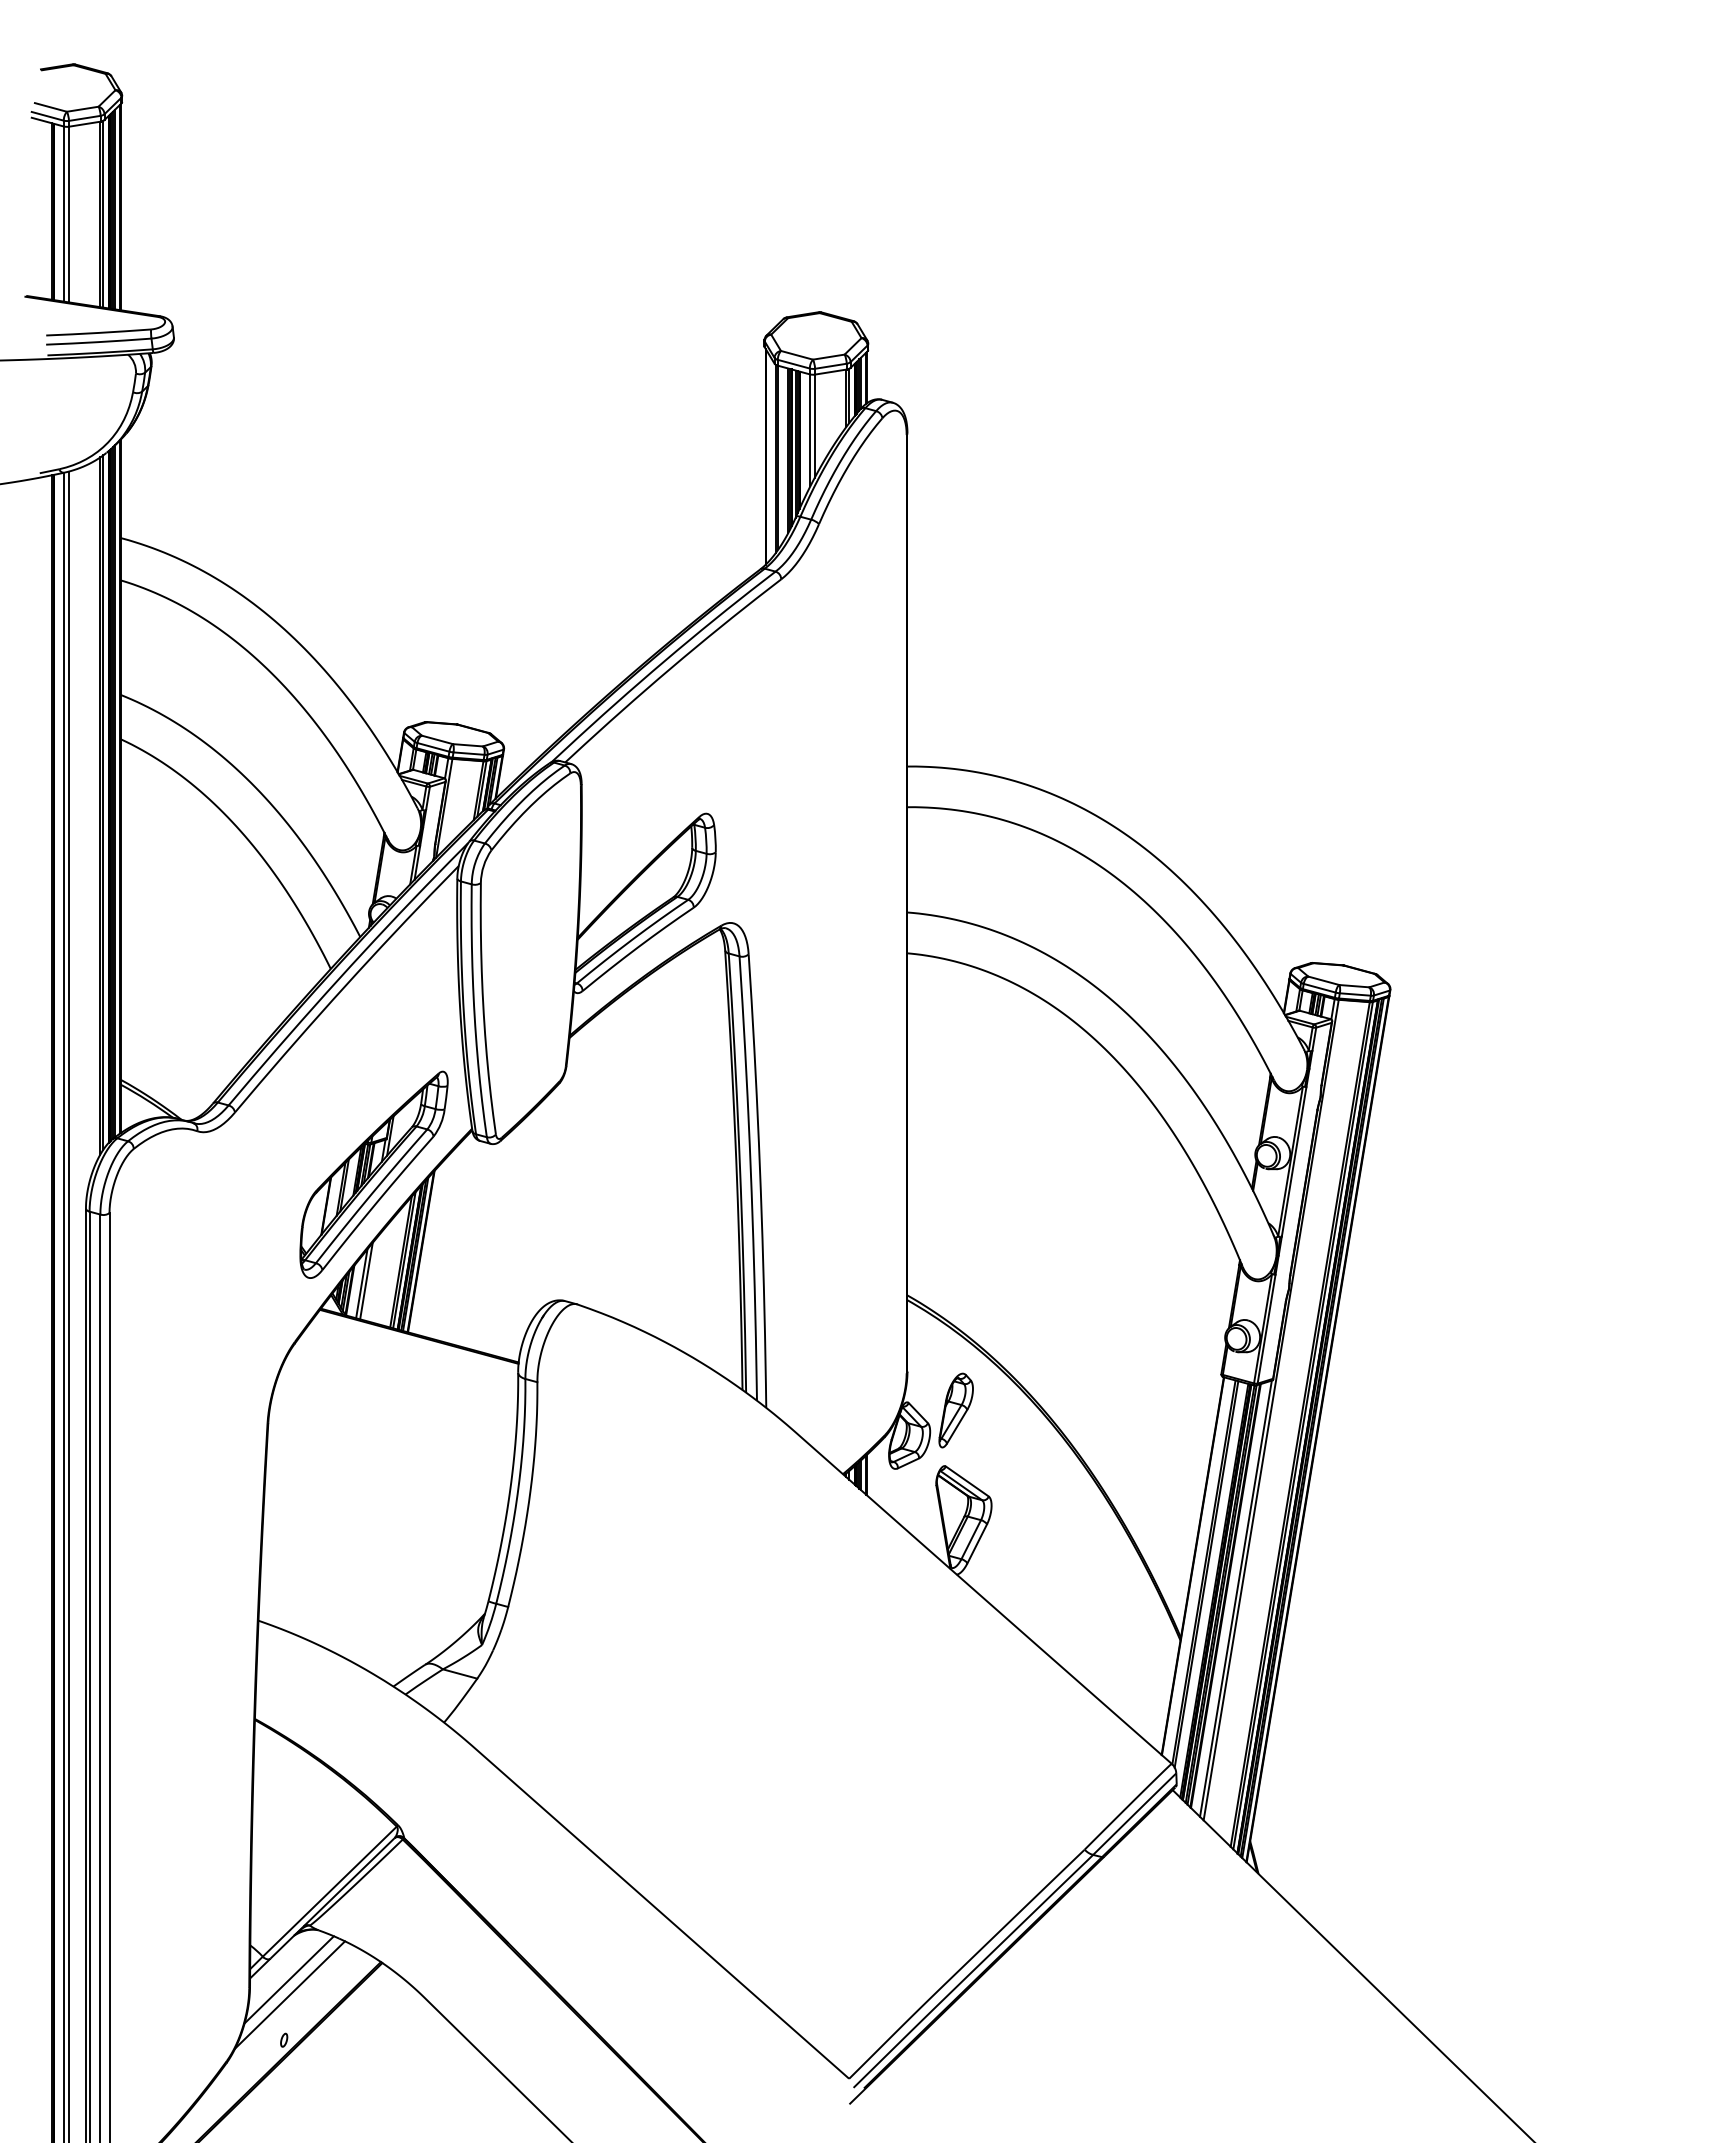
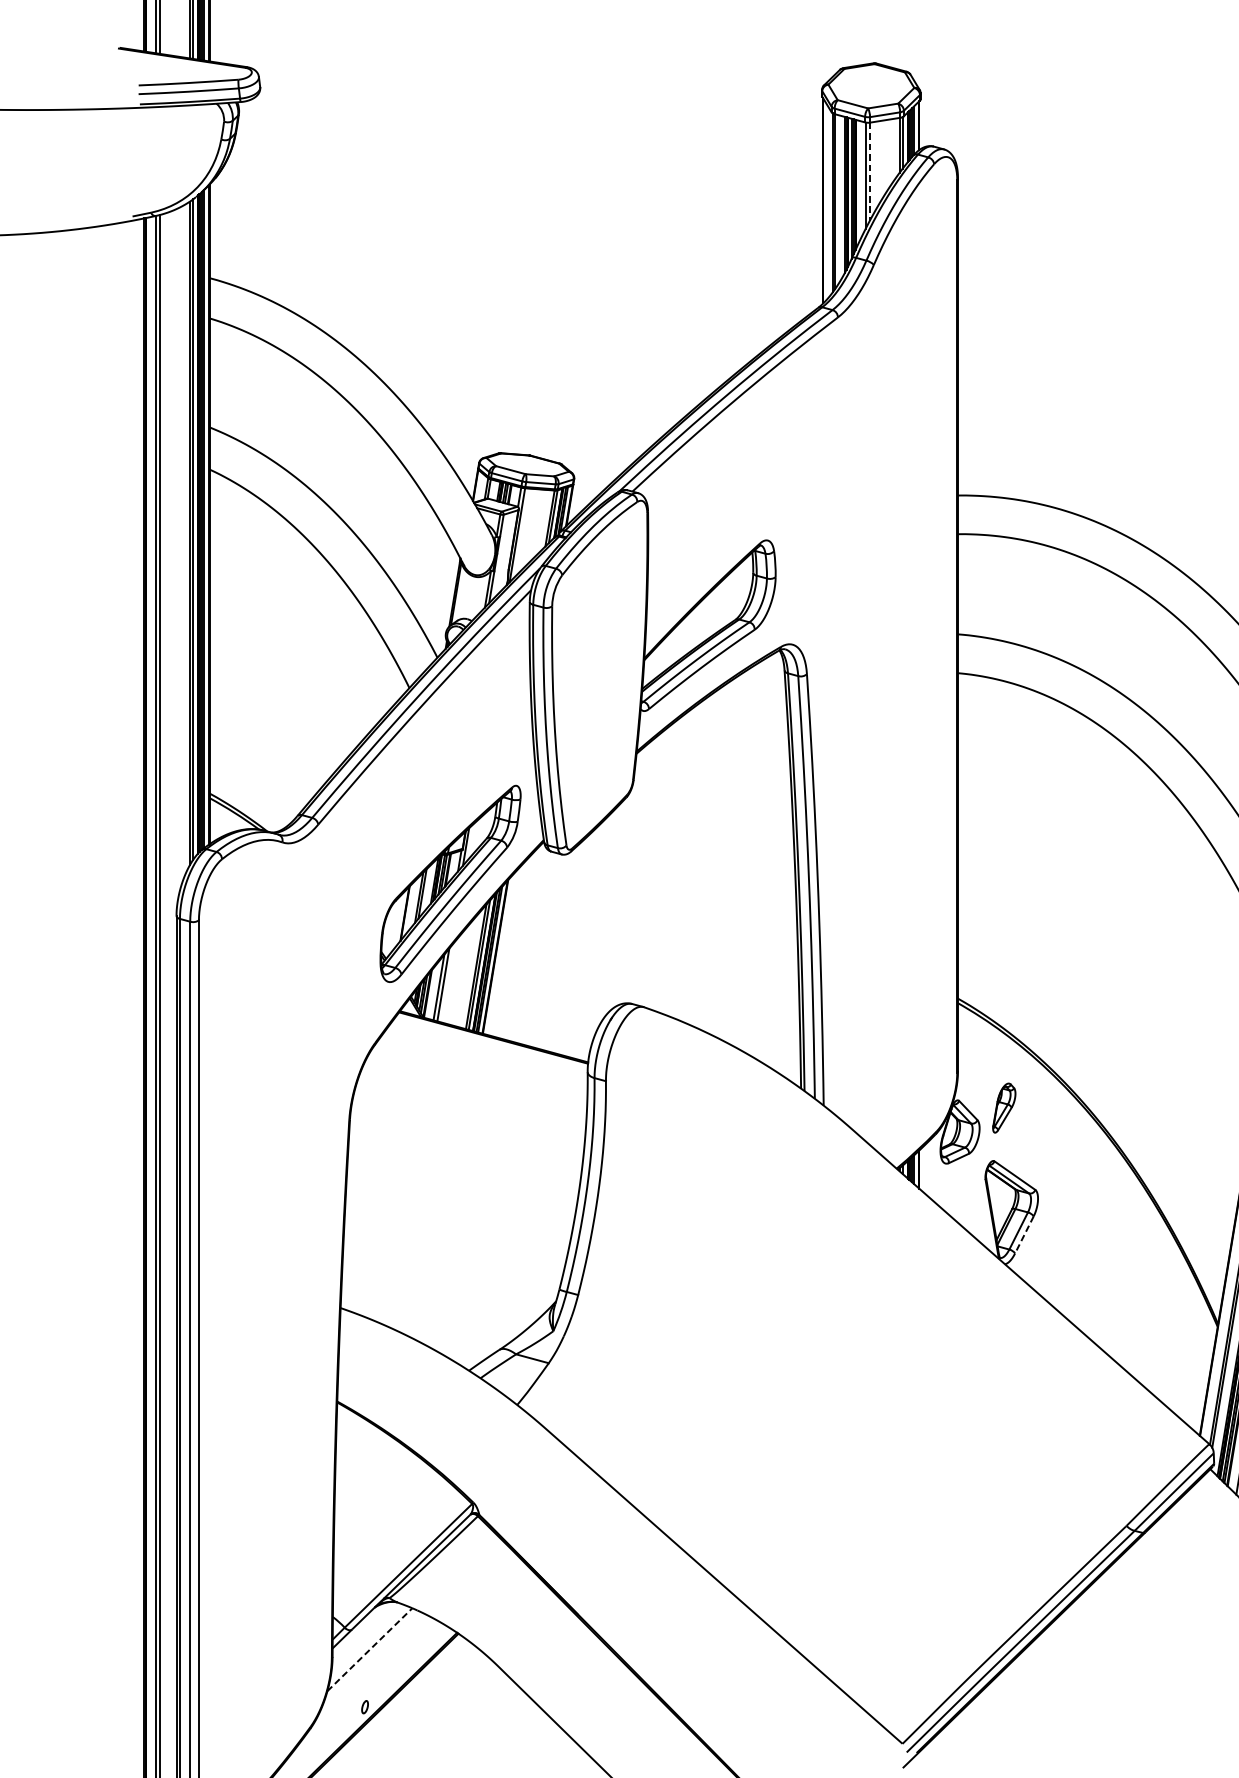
line: (814, 426) -> (869, 172), solid -> dashed
part: (955, 1410) -> (1003, 1108), size x0.7
line: (977, 1543) -> (1024, 1234), solid -> dashed
line: (289, 1979) -> (370, 1649), solid -> dashed
line: (290, 1994) -> (371, 1663), removed

